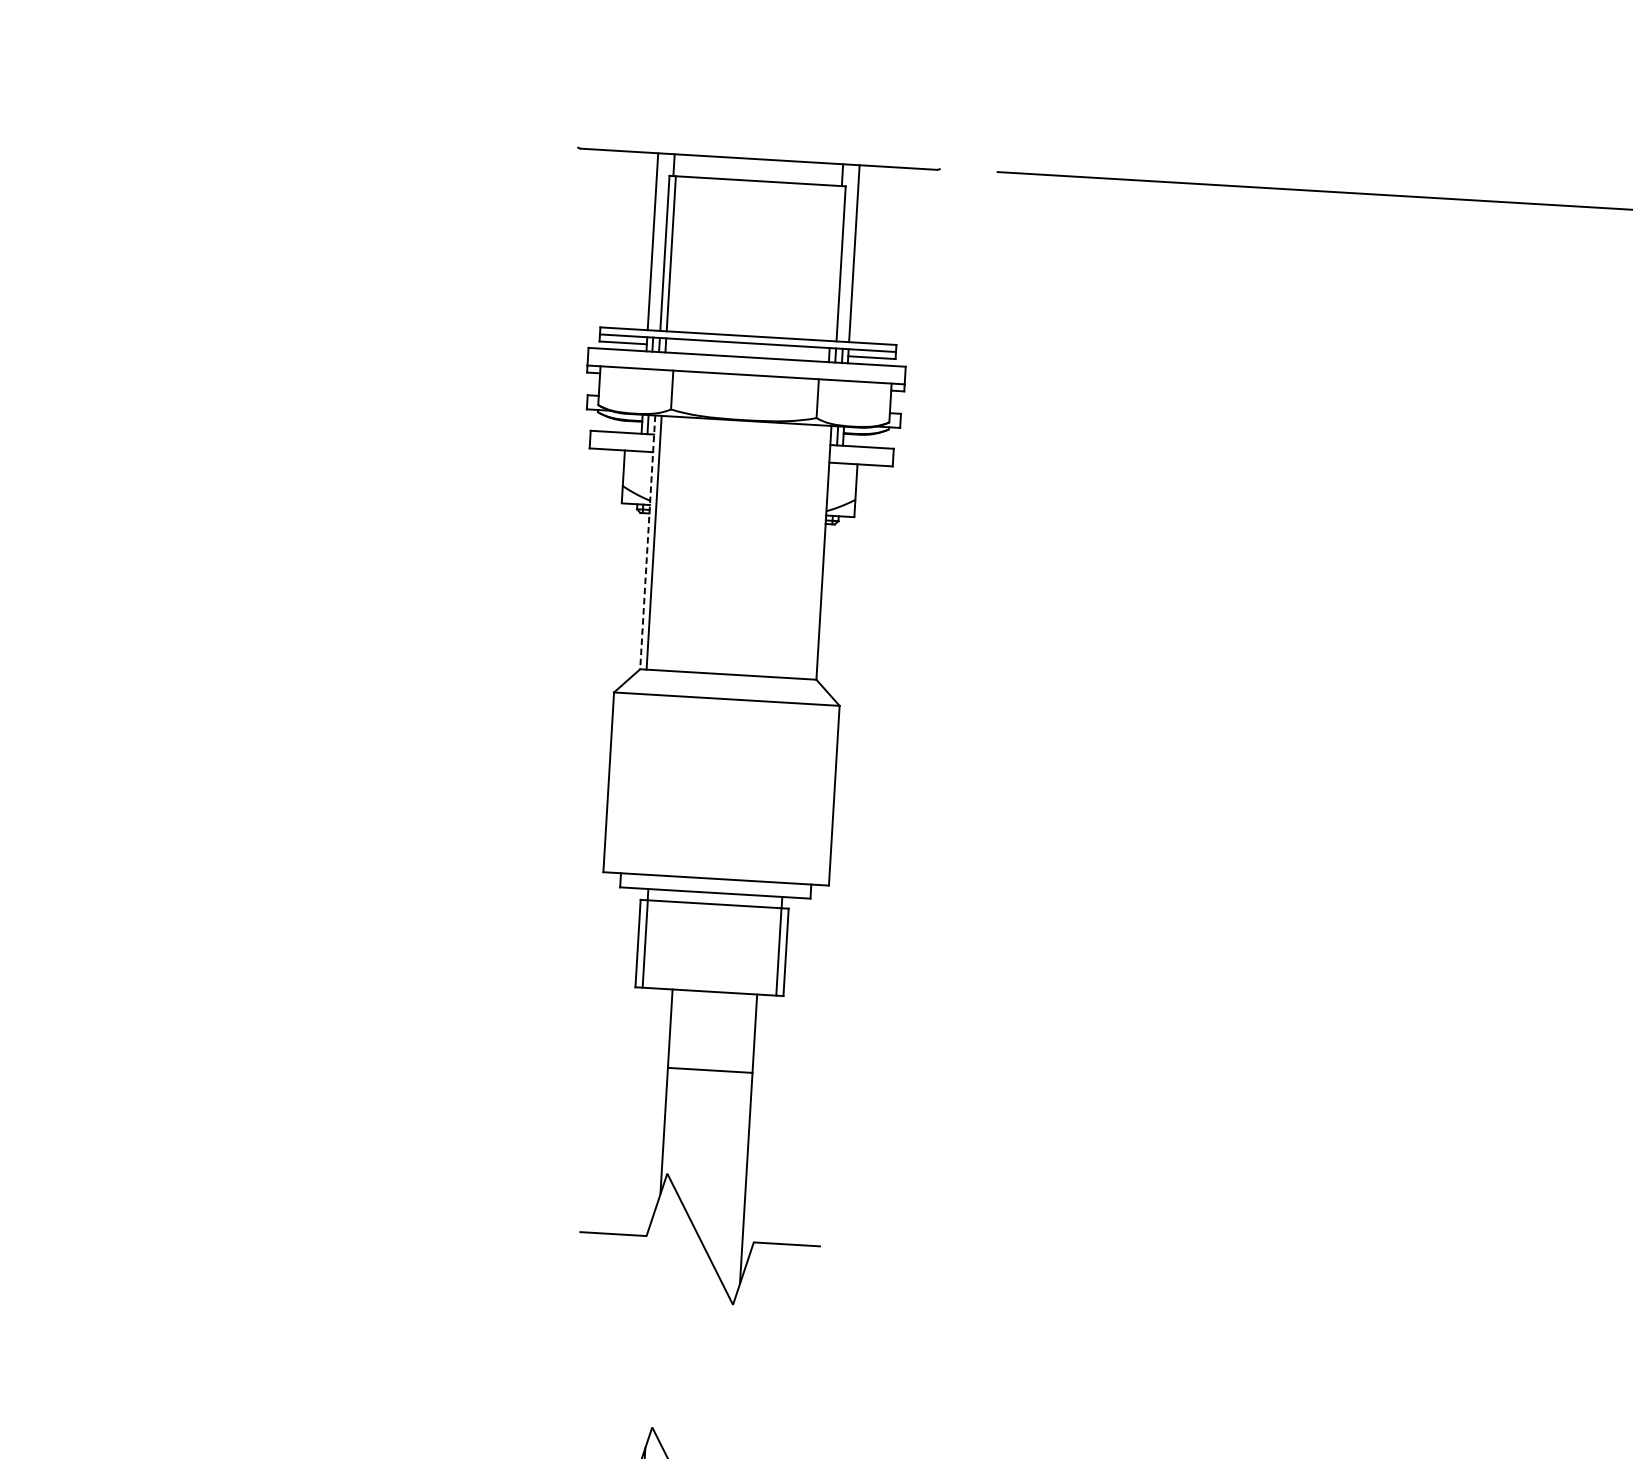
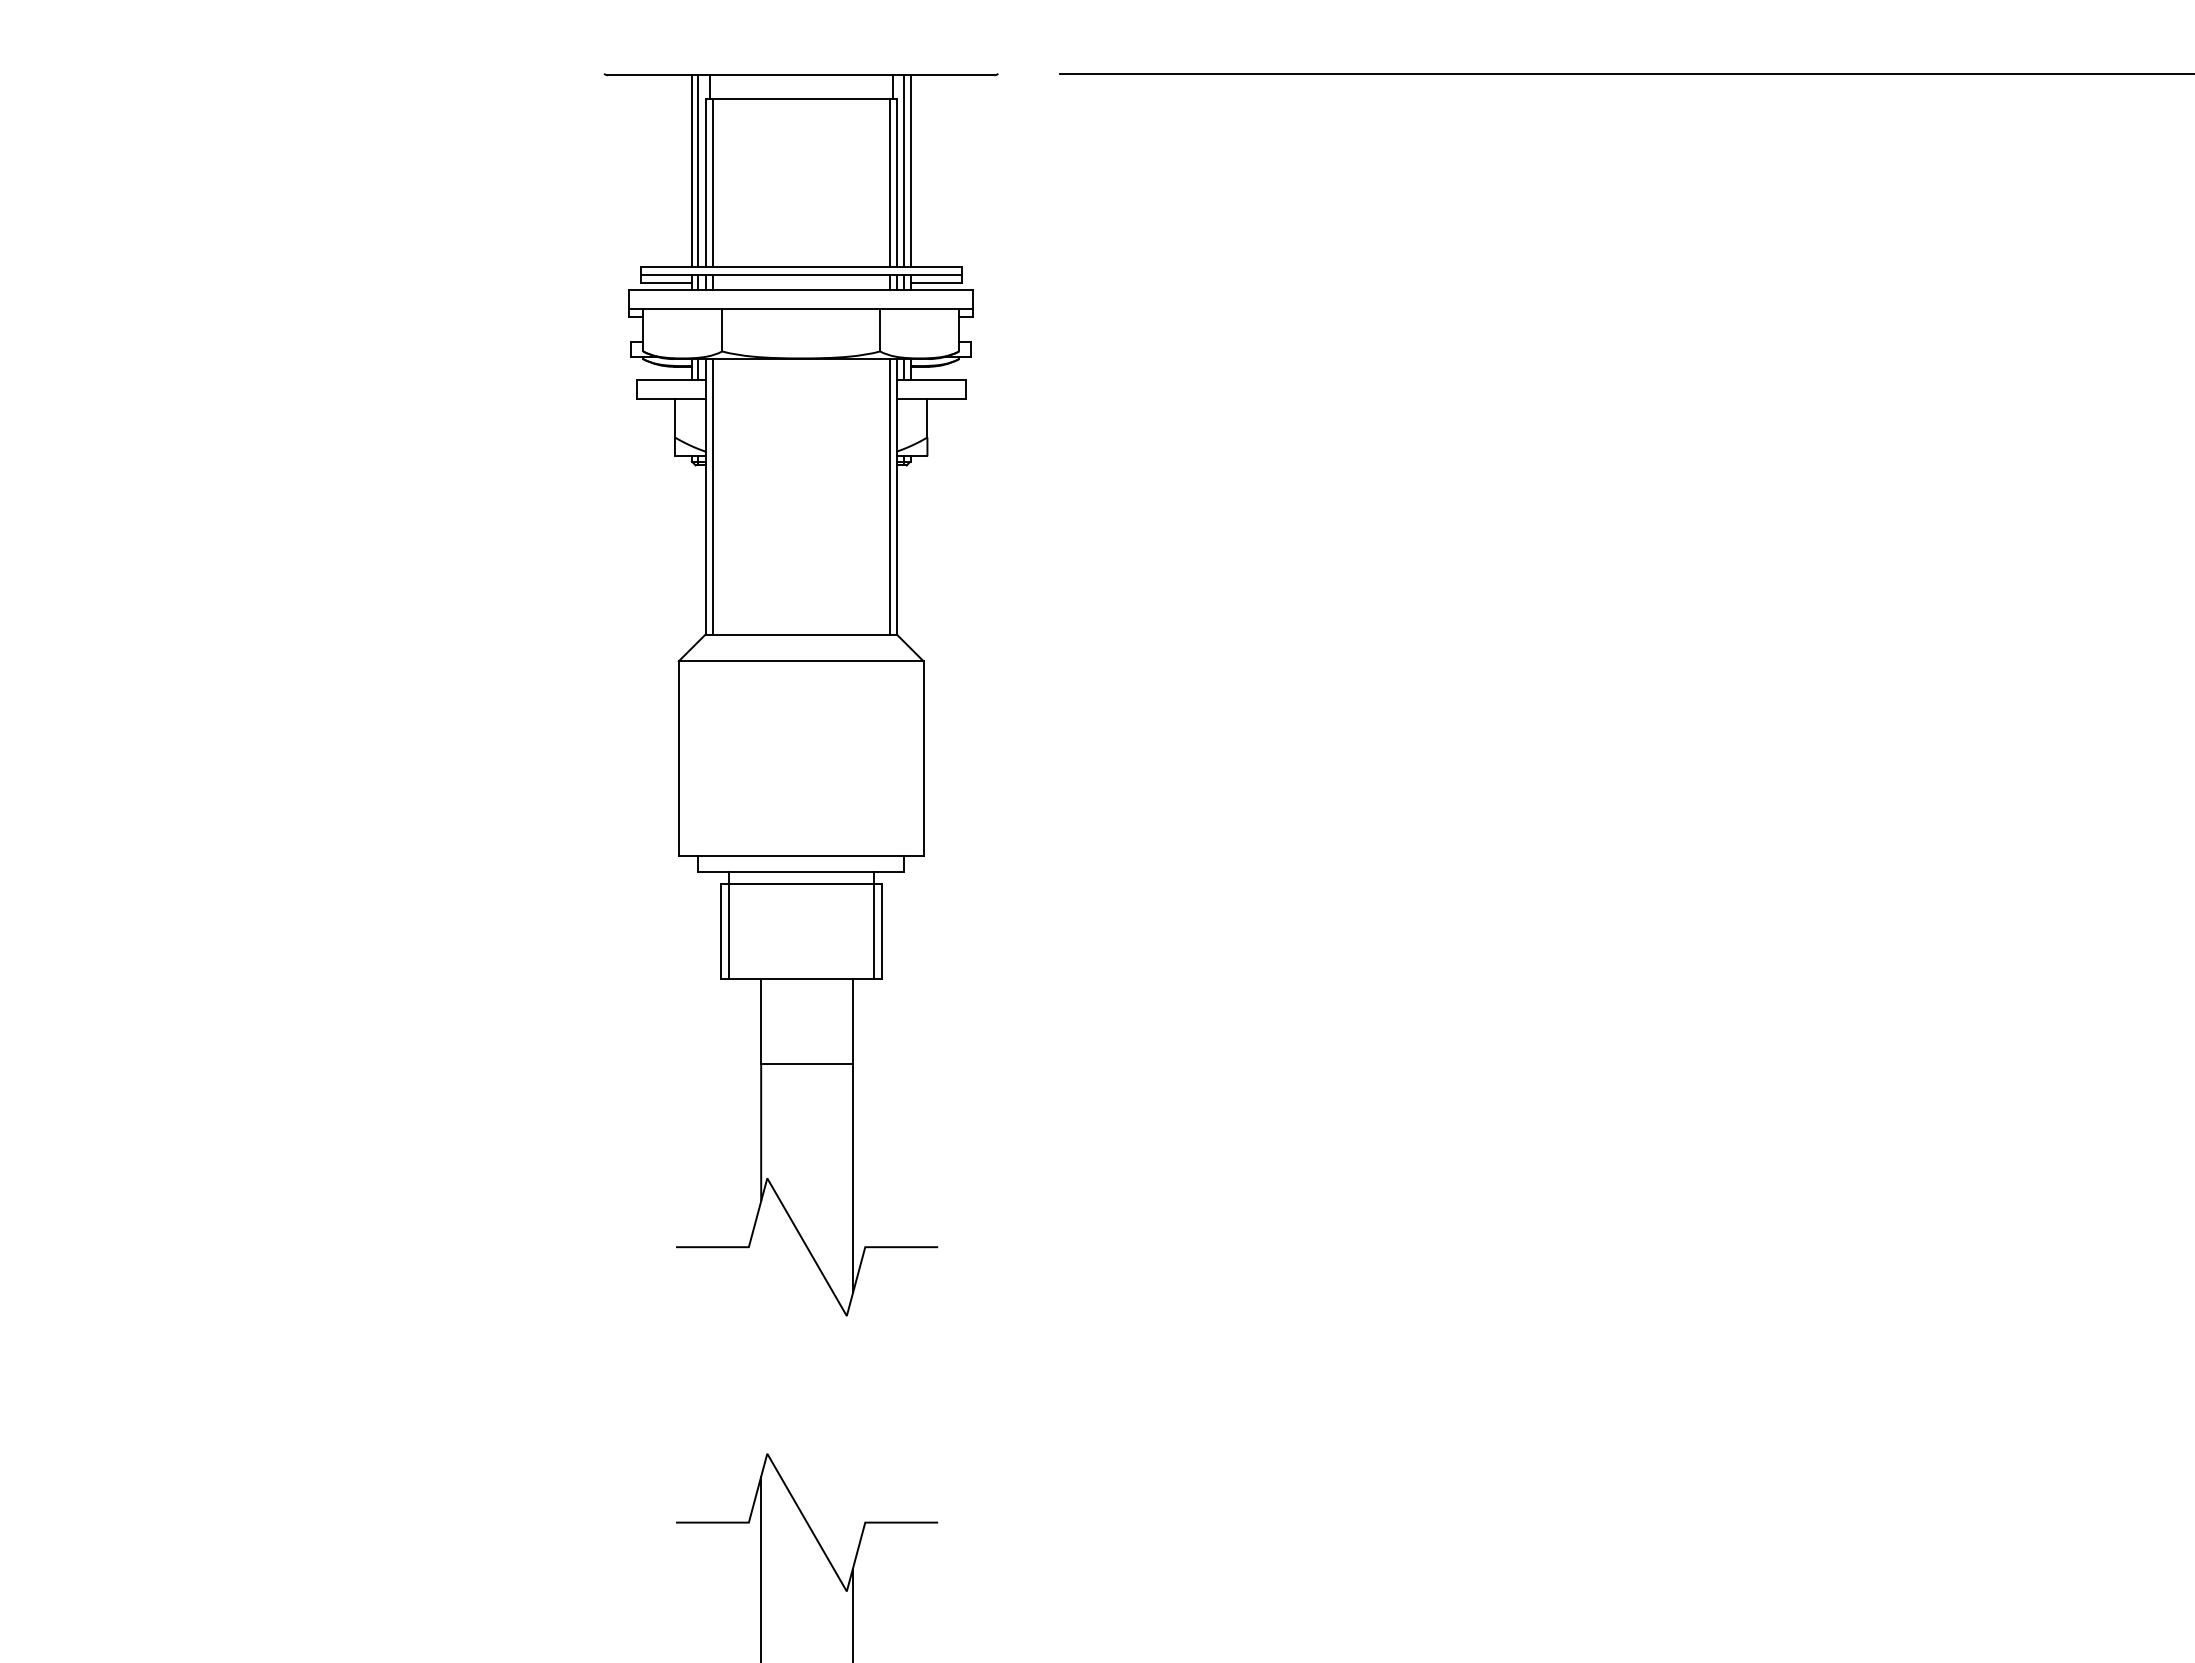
line: (659, 242) -> (698, 171), added
line: (848, 253) -> (904, 171), added
line: (834, 263) -> (889, 183), added
line: (647, 542) -> (705, 496), dashed -> solid
line: (817, 552) -> (889, 496), added

